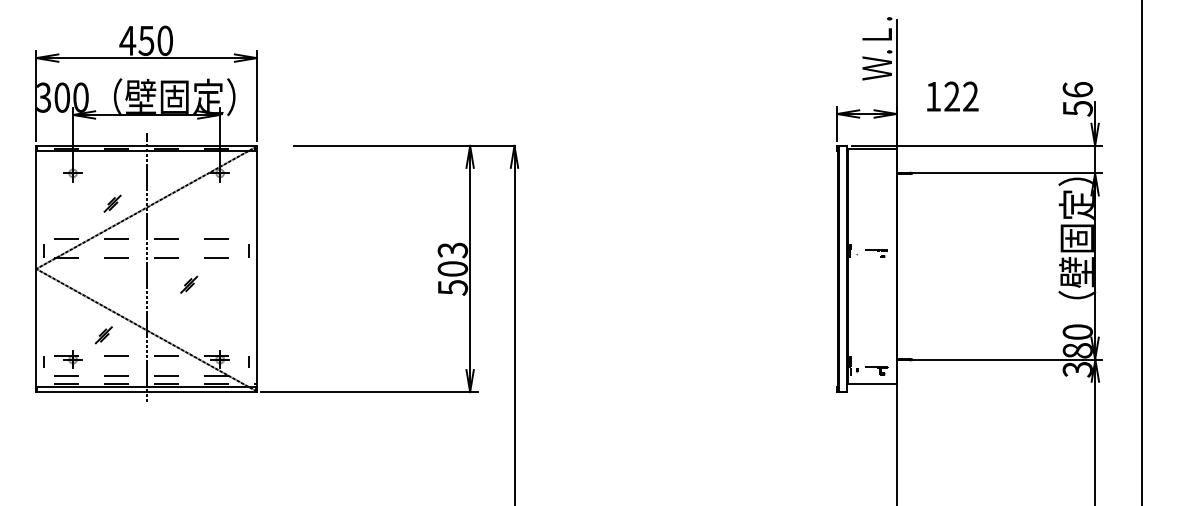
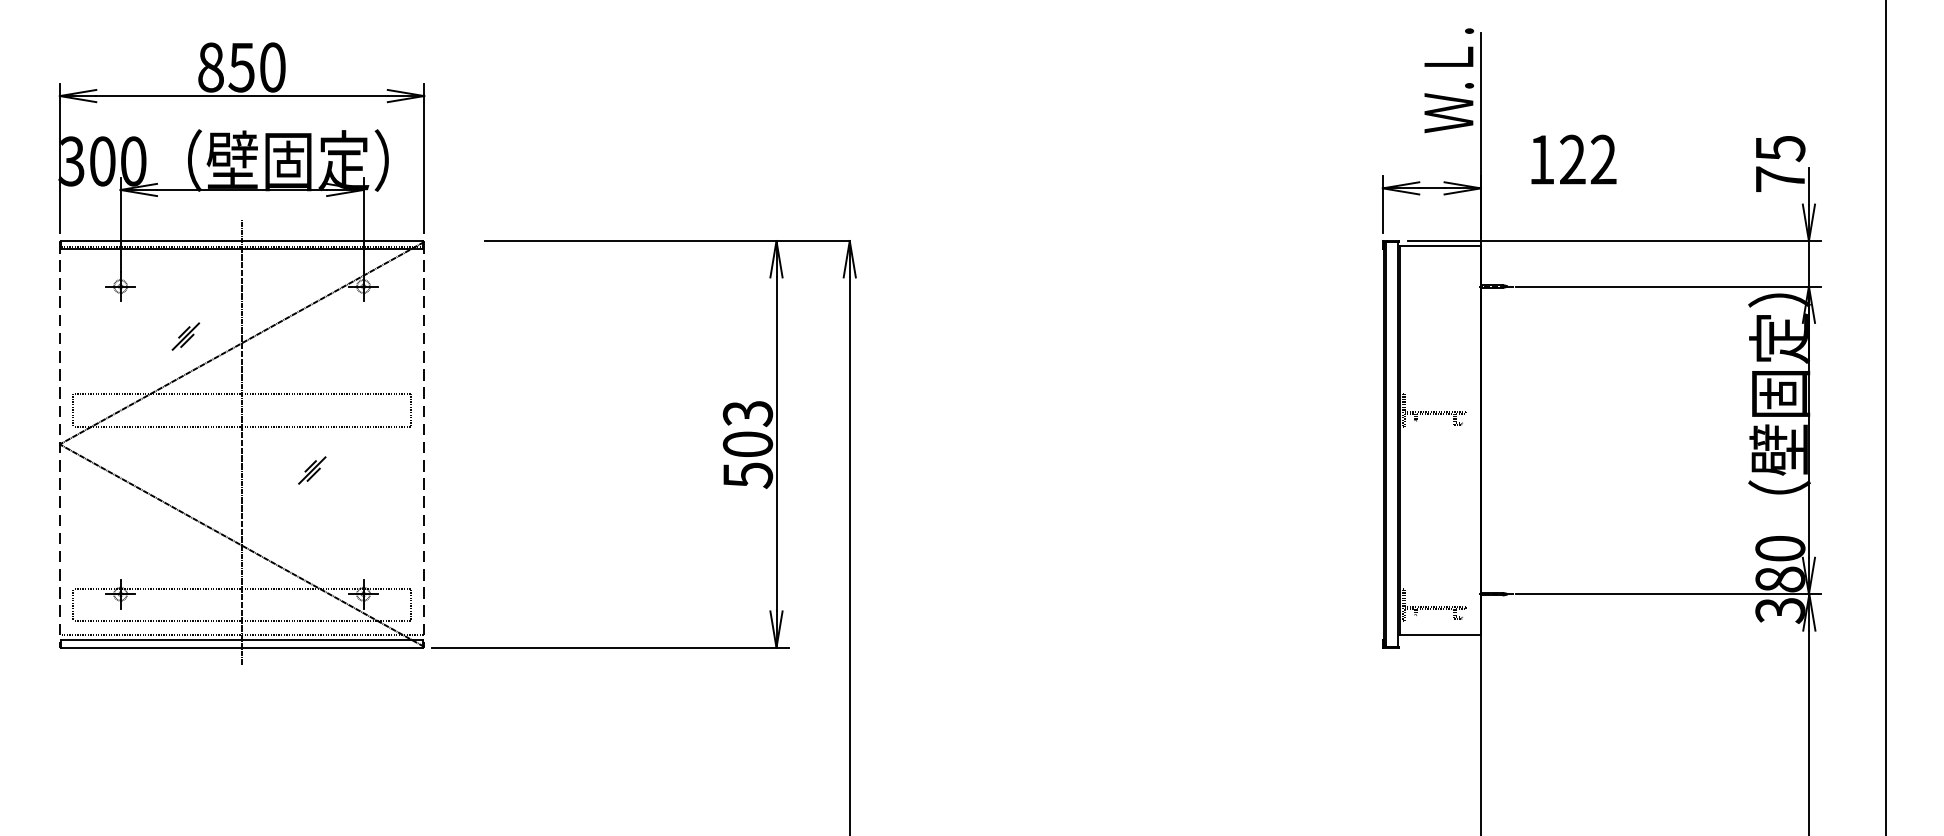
text: (127, 40) -> (210, 66), 450 -> 850
text: (1077, 99) -> (1779, 164), 56 -> 75
line: (36, 268) -> (60, 443), solid -> dashed
line: (256, 268) -> (423, 443), solid -> dashed
part: (103, 335) -> (170, 554), removed

